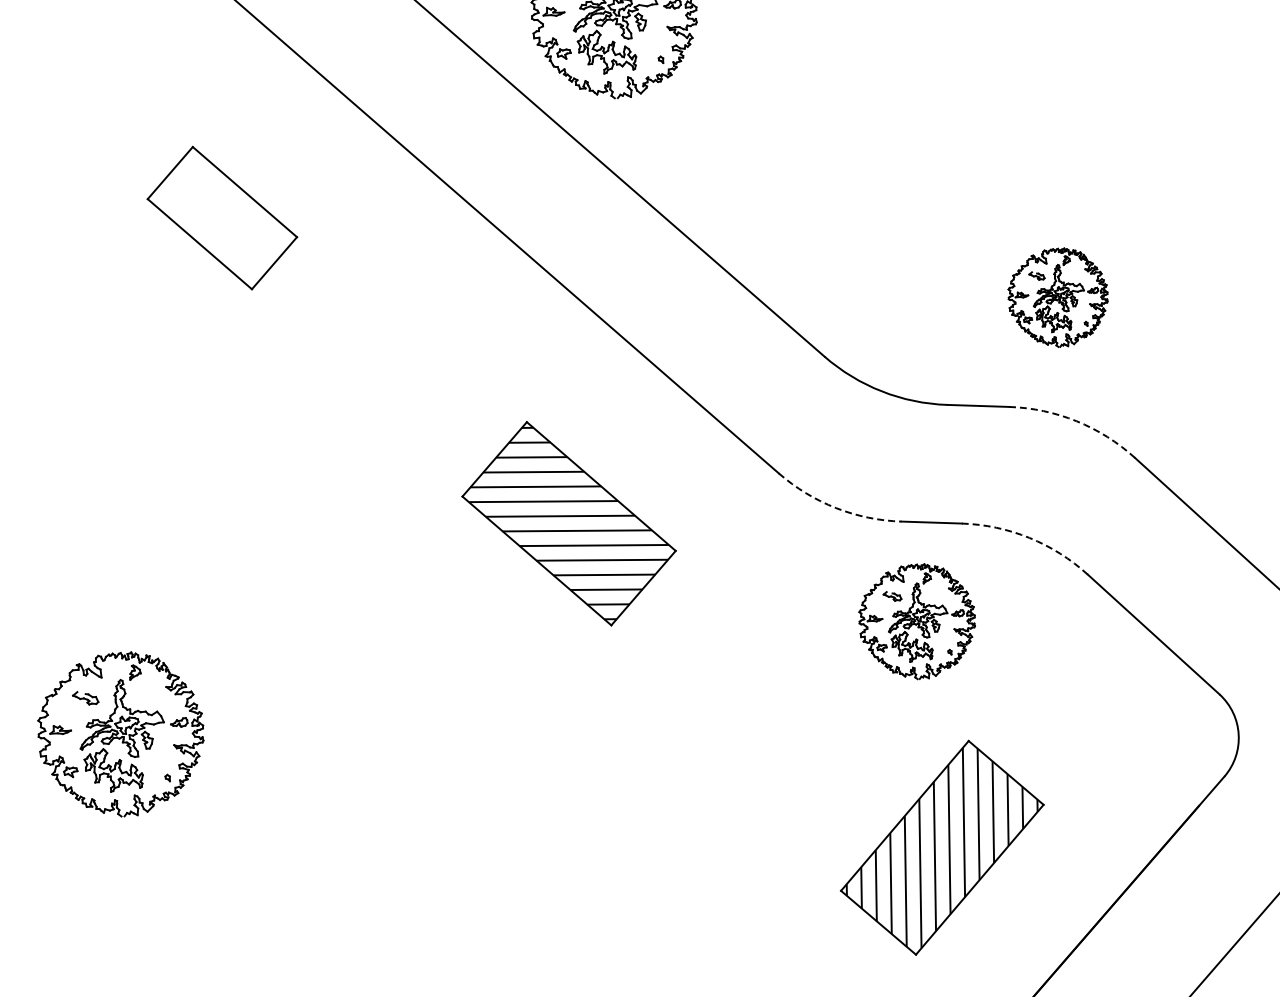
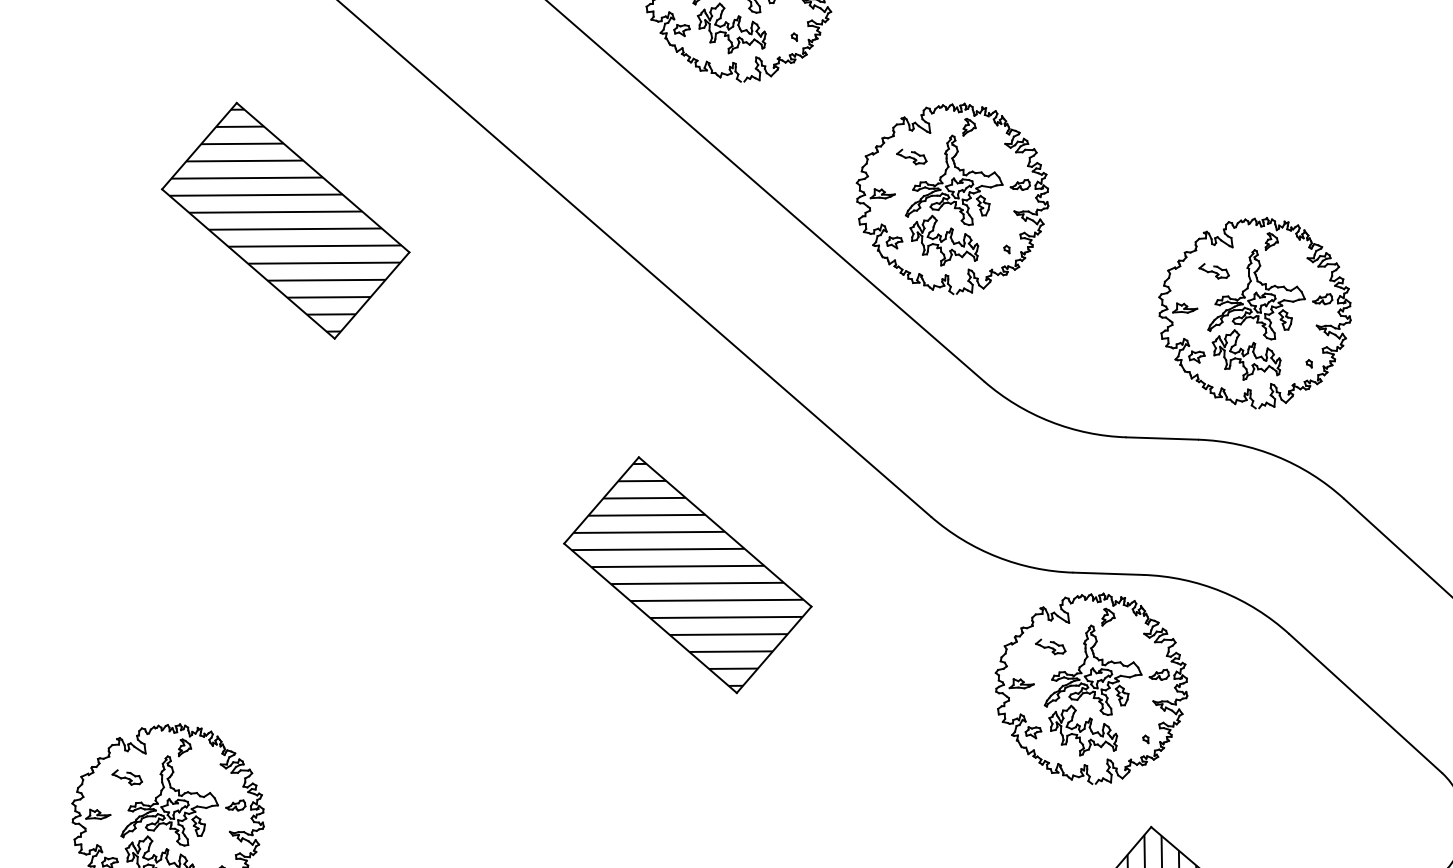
part: (796, 199) -> (951, 199), added
part: (222, 217) -> (285, 220), size x1.43
part: (1057, 297) -> (1254, 312), size x1.67
arc: (1076, 421) -> (1276, 456), dashed -> solid
arc: (836, 508) -> (997, 557), dashed -> solid
arc: (1029, 537) -> (1221, 591), dashed -> solid
part: (916, 621) -> (1090, 688), size x1.43

